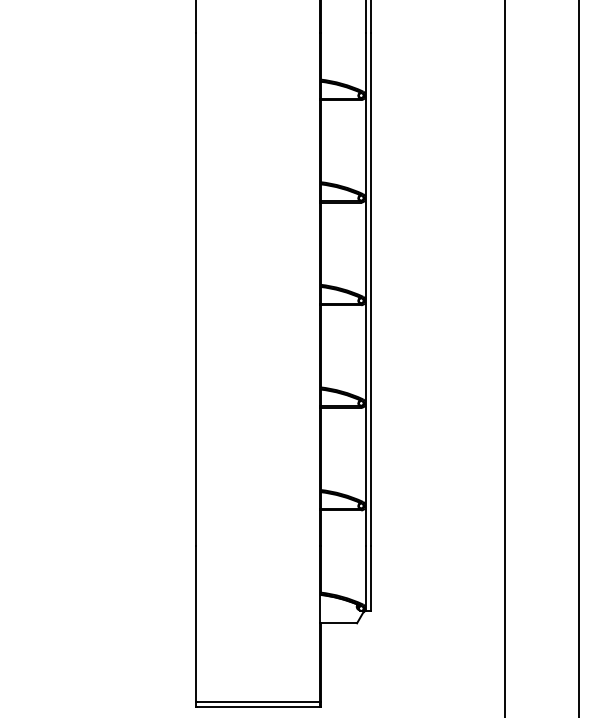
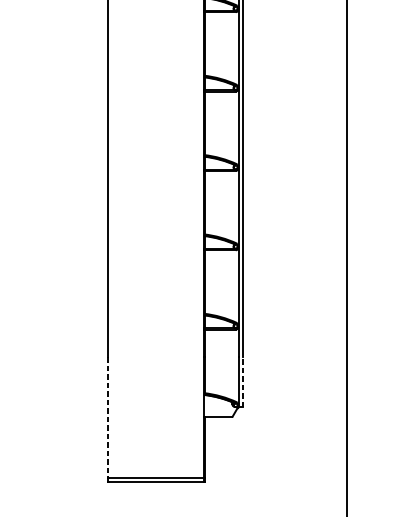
line: (371, 577) -> (243, 381), solid -> dashed
line: (195, 624) -> (107, 417), solid -> dashed

